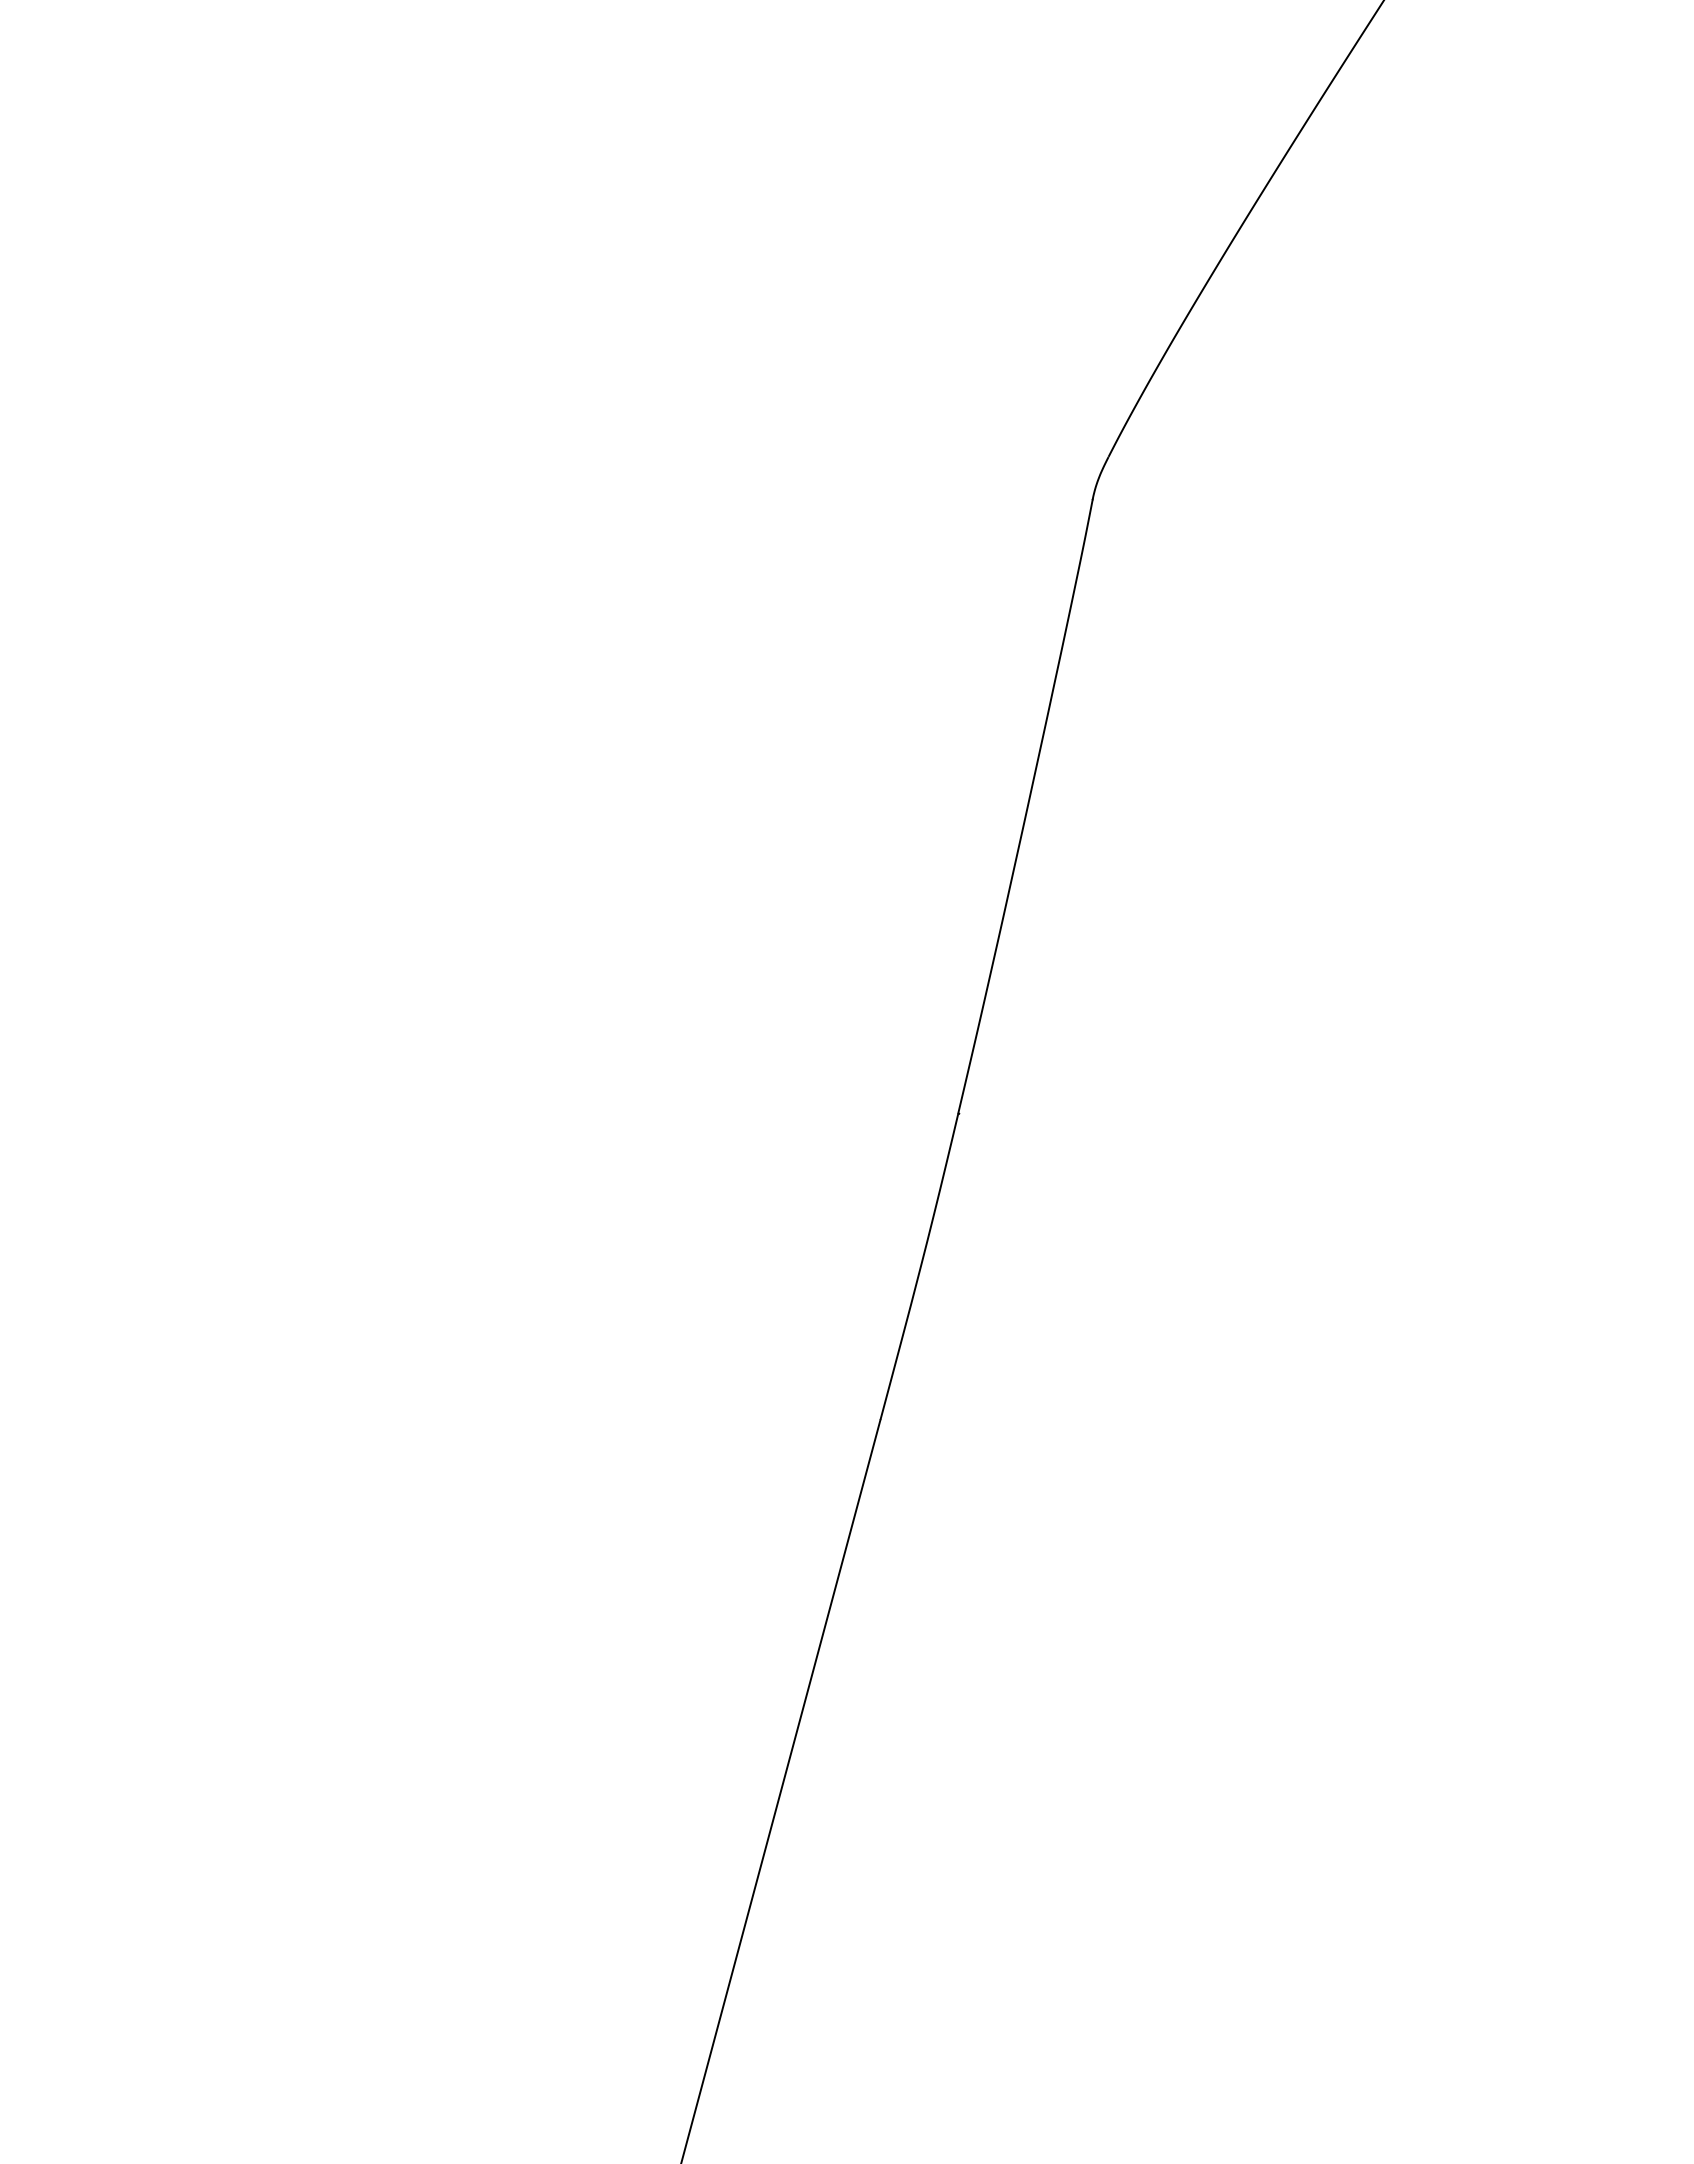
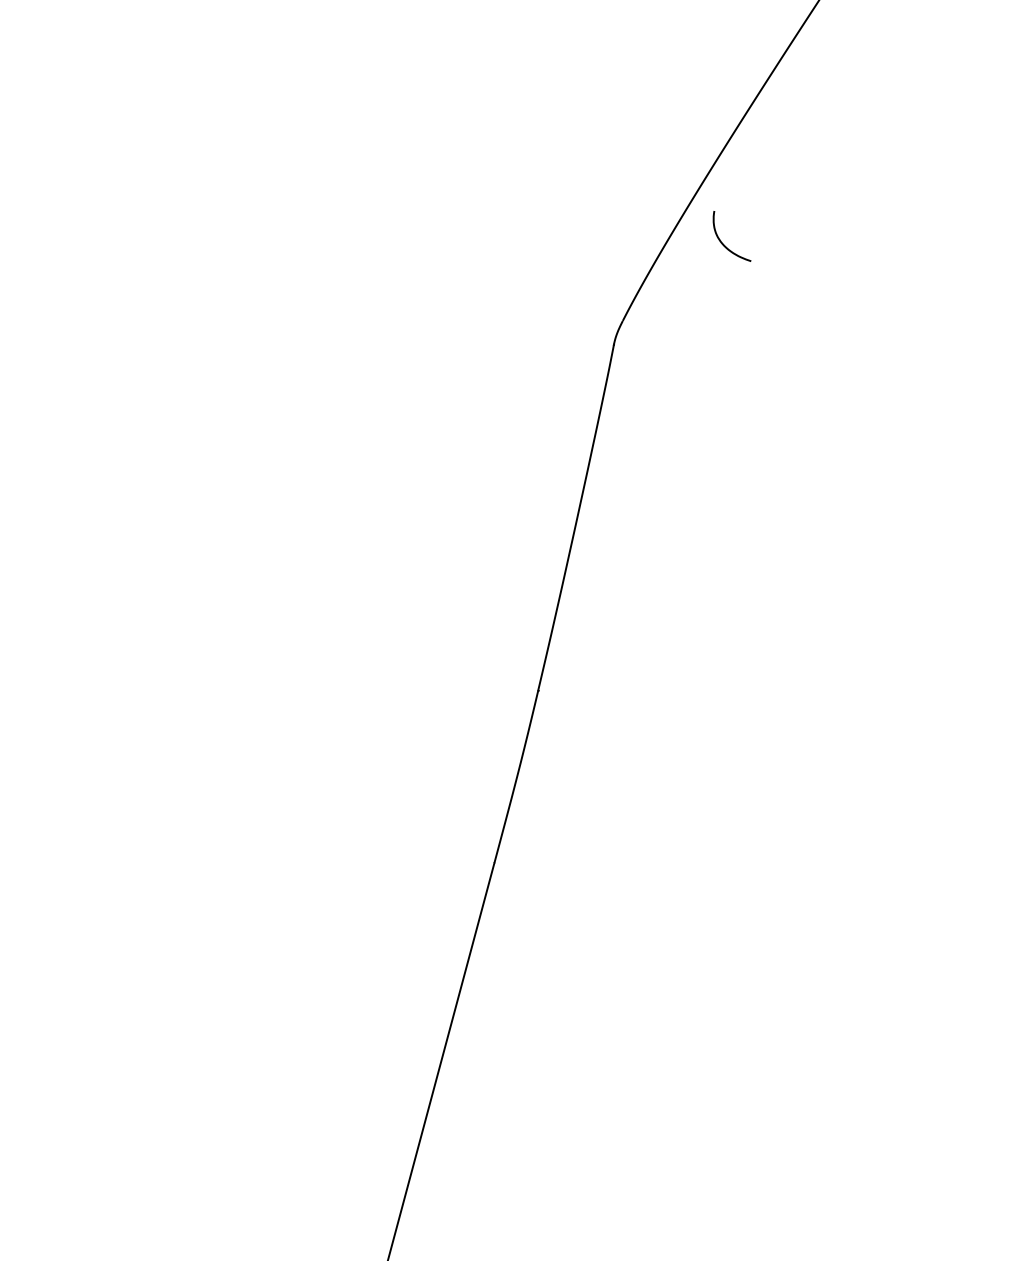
curve: (1287, 319) -> (723, 243), added

